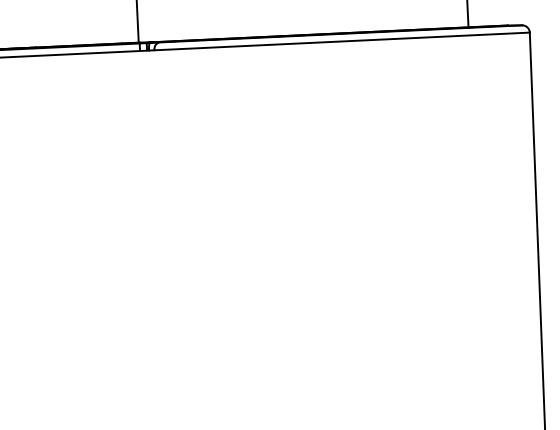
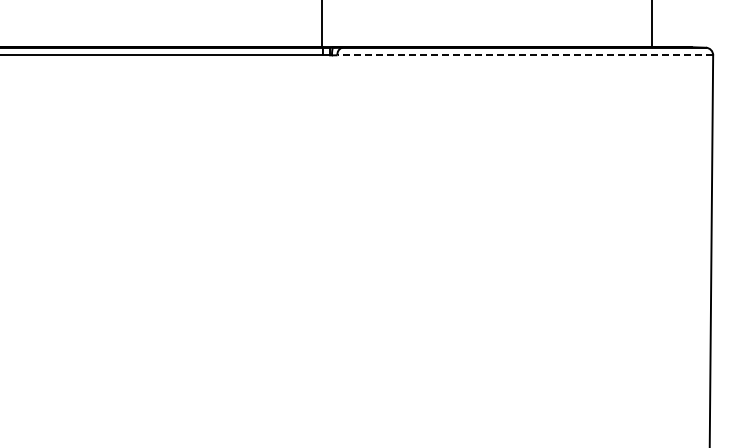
line: (342, 41) -> (525, 55), solid -> dashed

